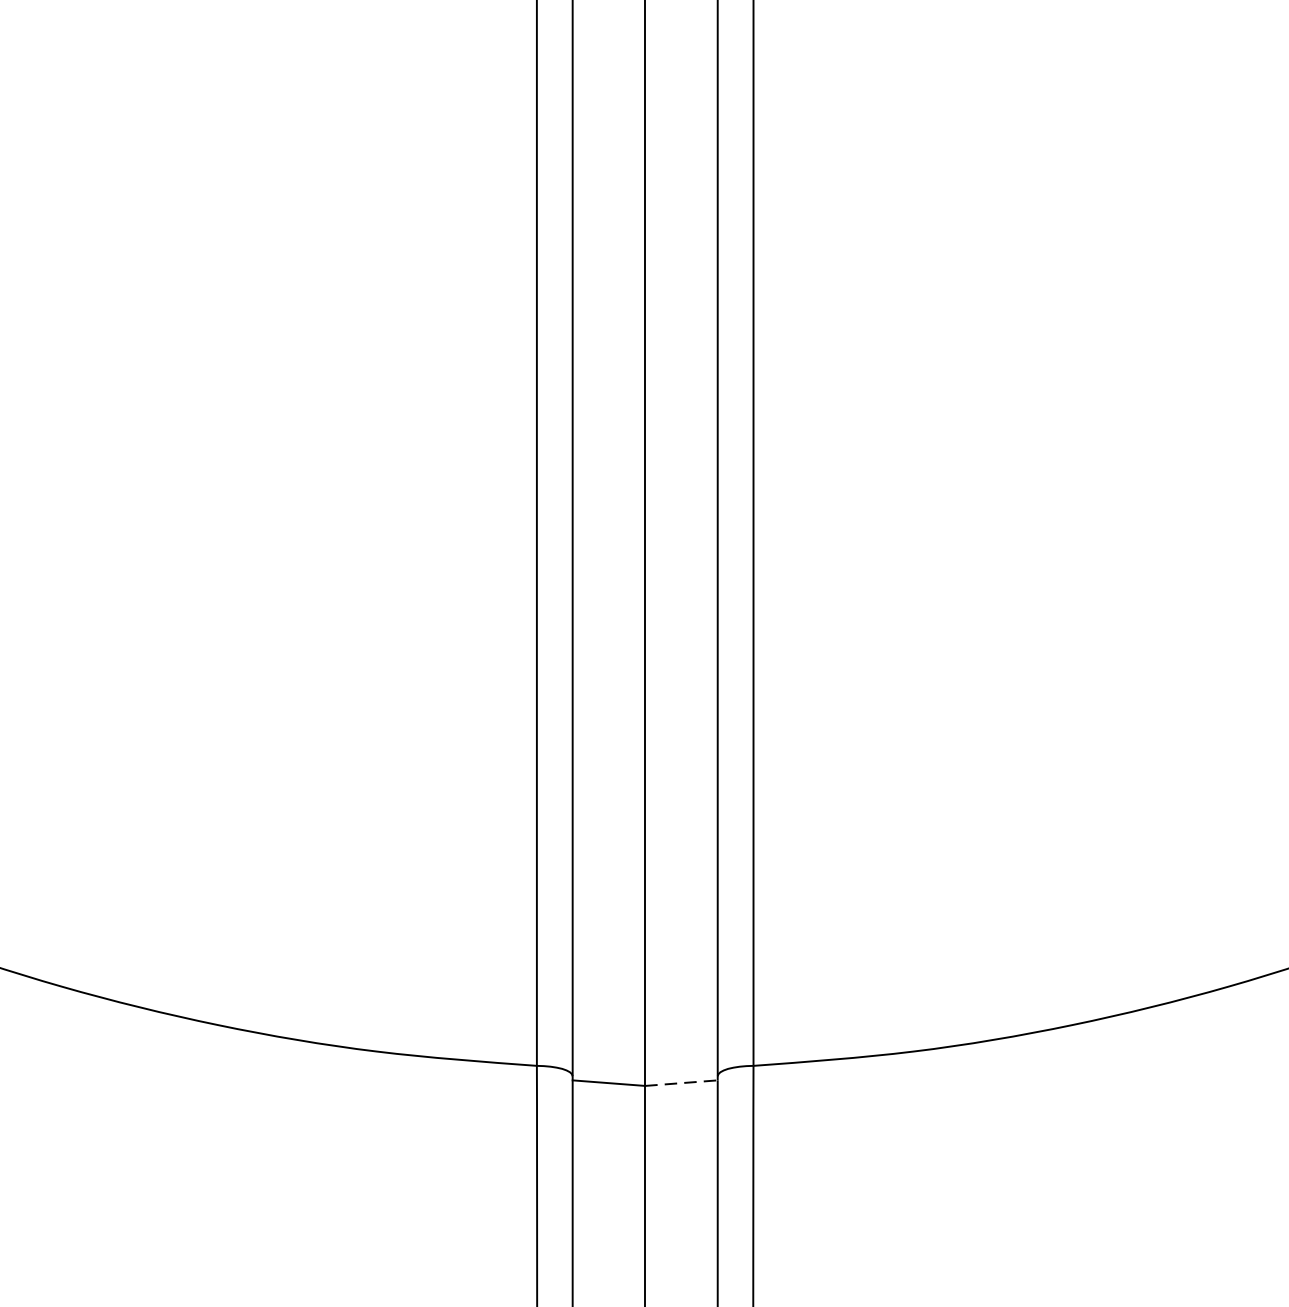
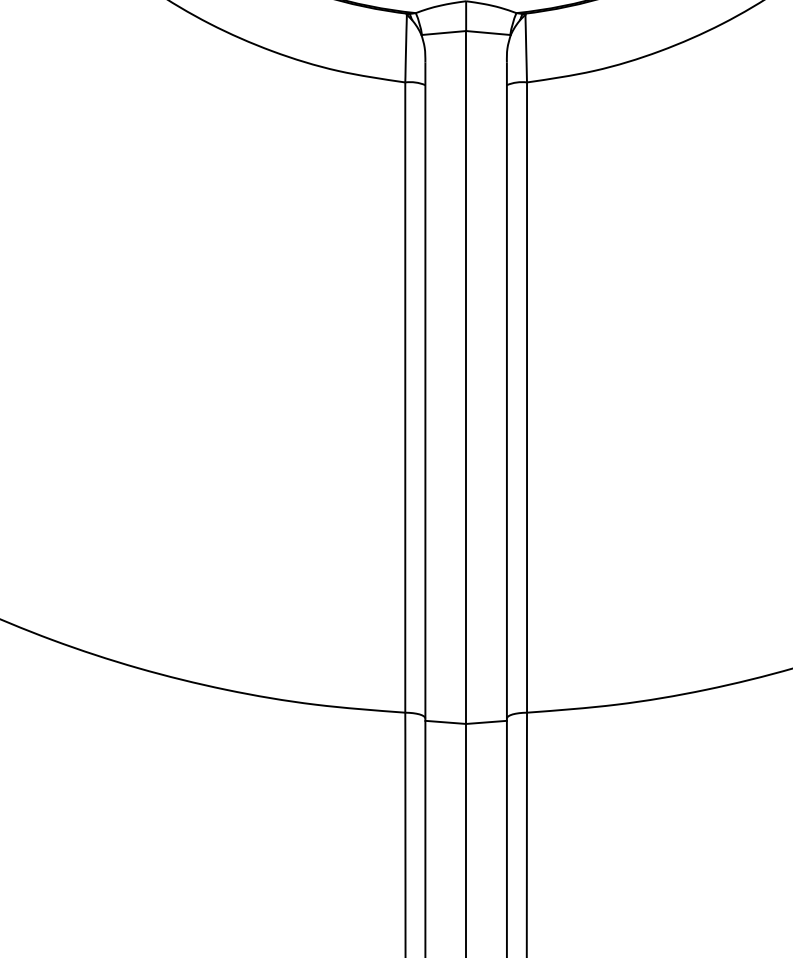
line: (683, 1083) -> (487, 722), dashed -> solid

